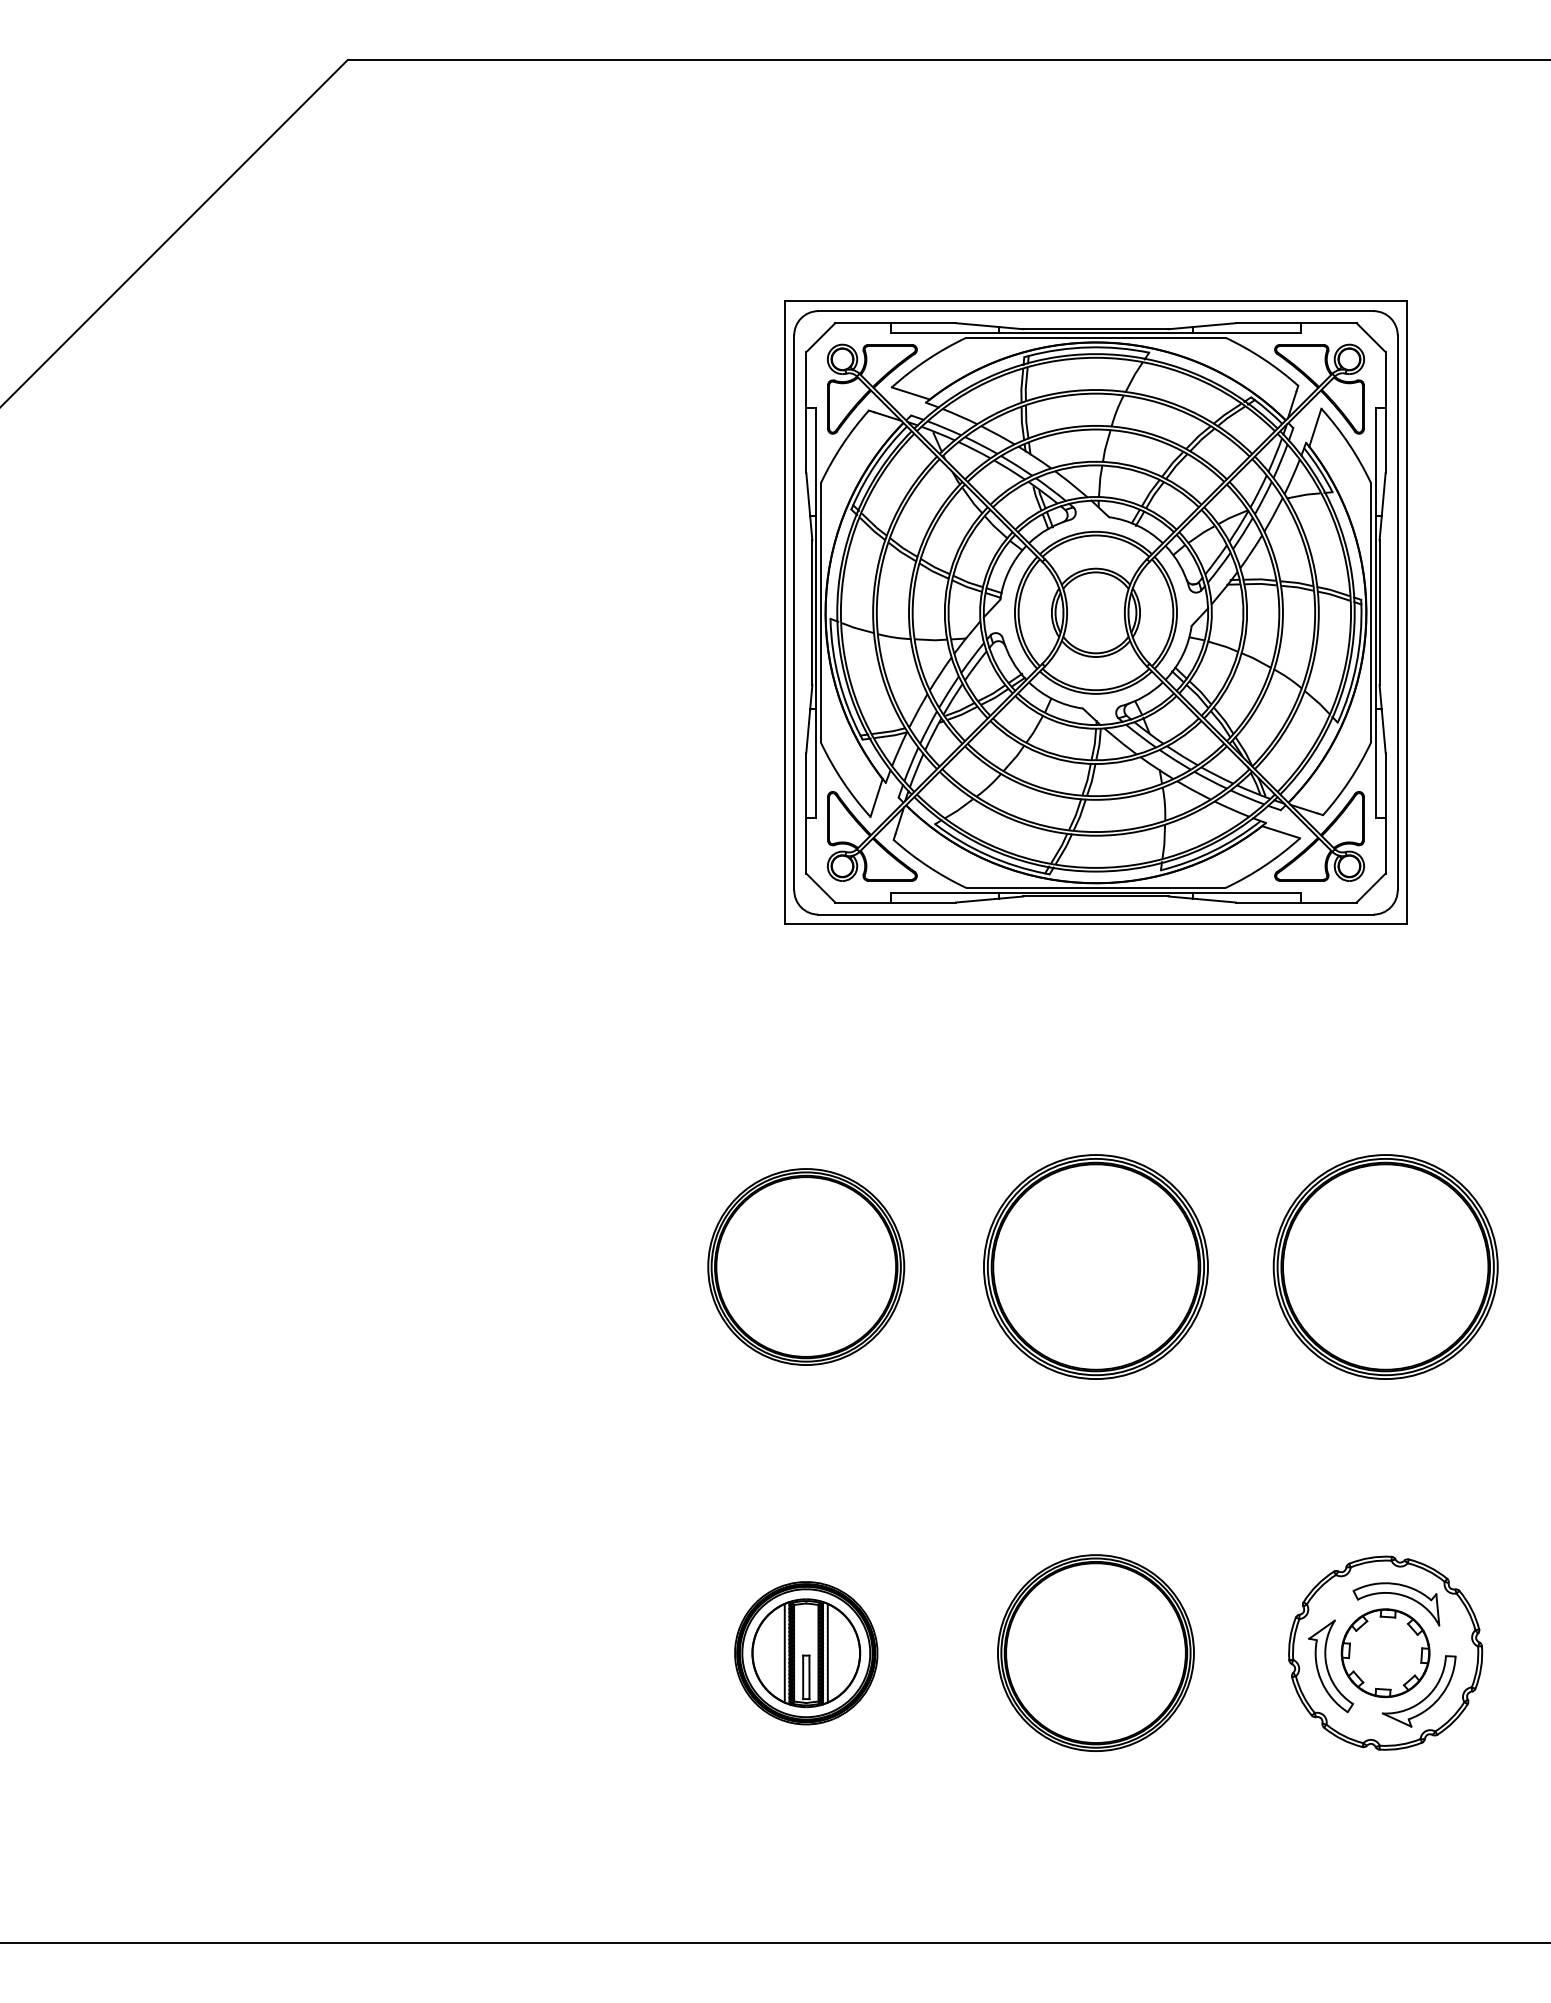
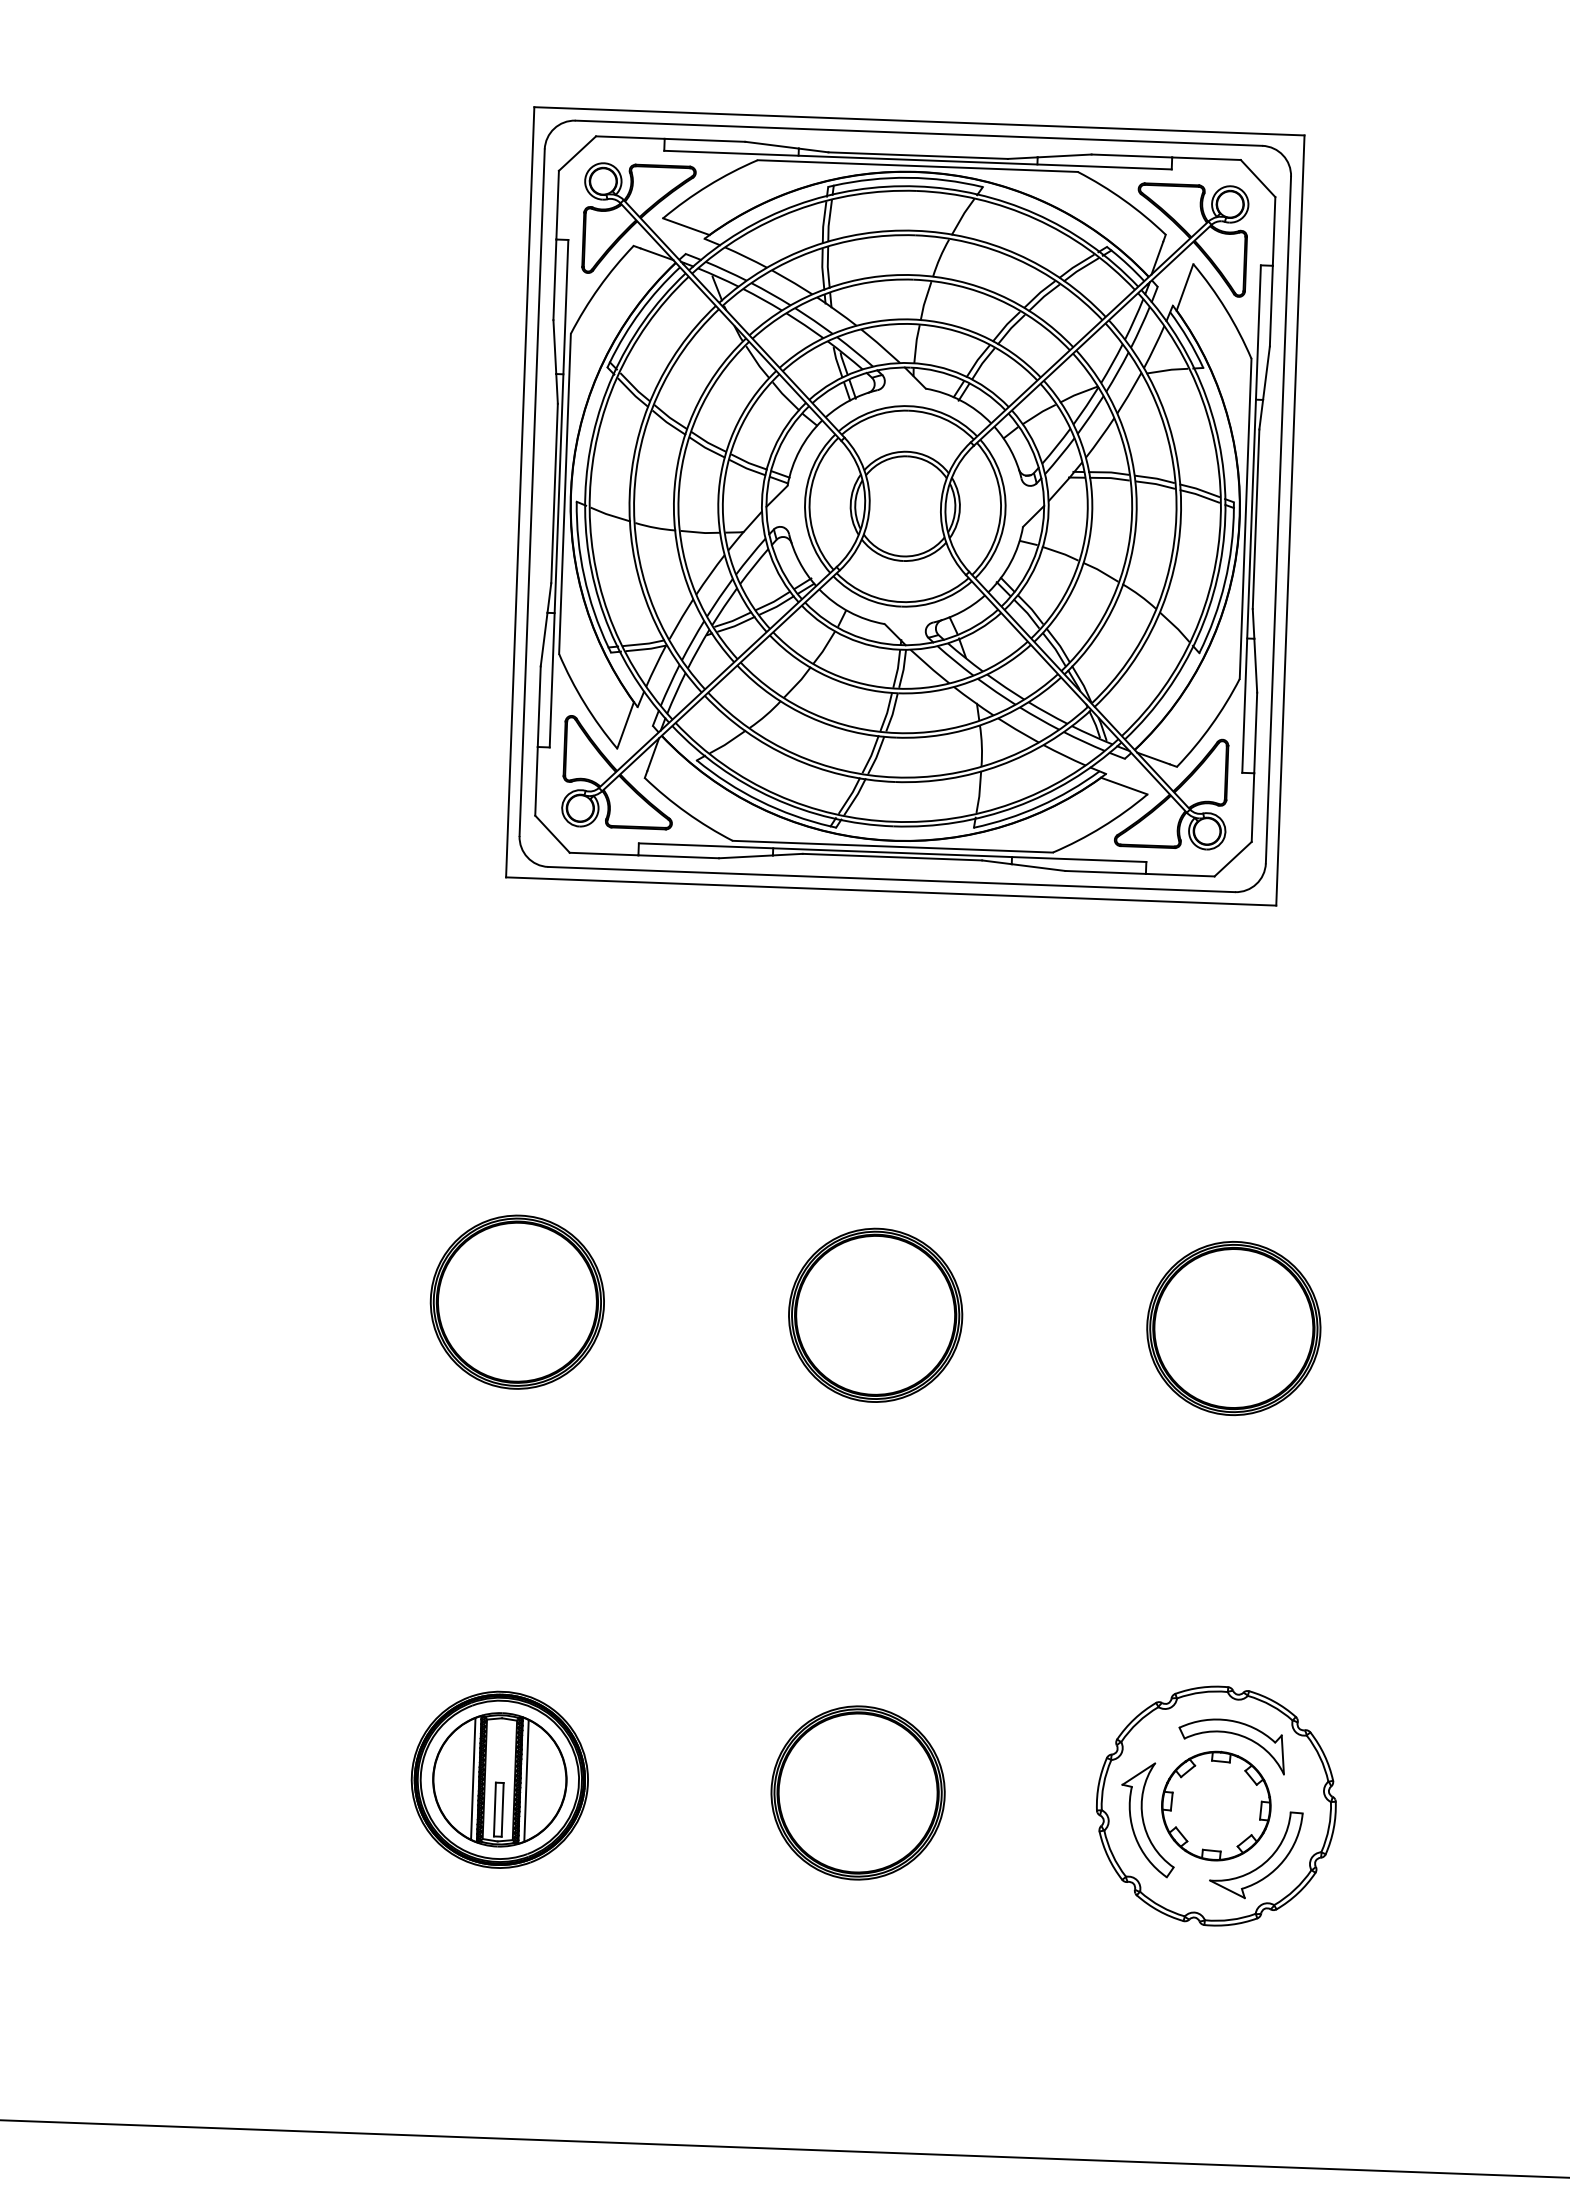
part: (806, 1266) -> (517, 1301), size x0.71
part: (1095, 1266) -> (875, 1314), size x0.62
part: (1385, 1266) -> (1233, 1327), size x0.62
part: (1095, 1653) -> (857, 1793), size x0.71

